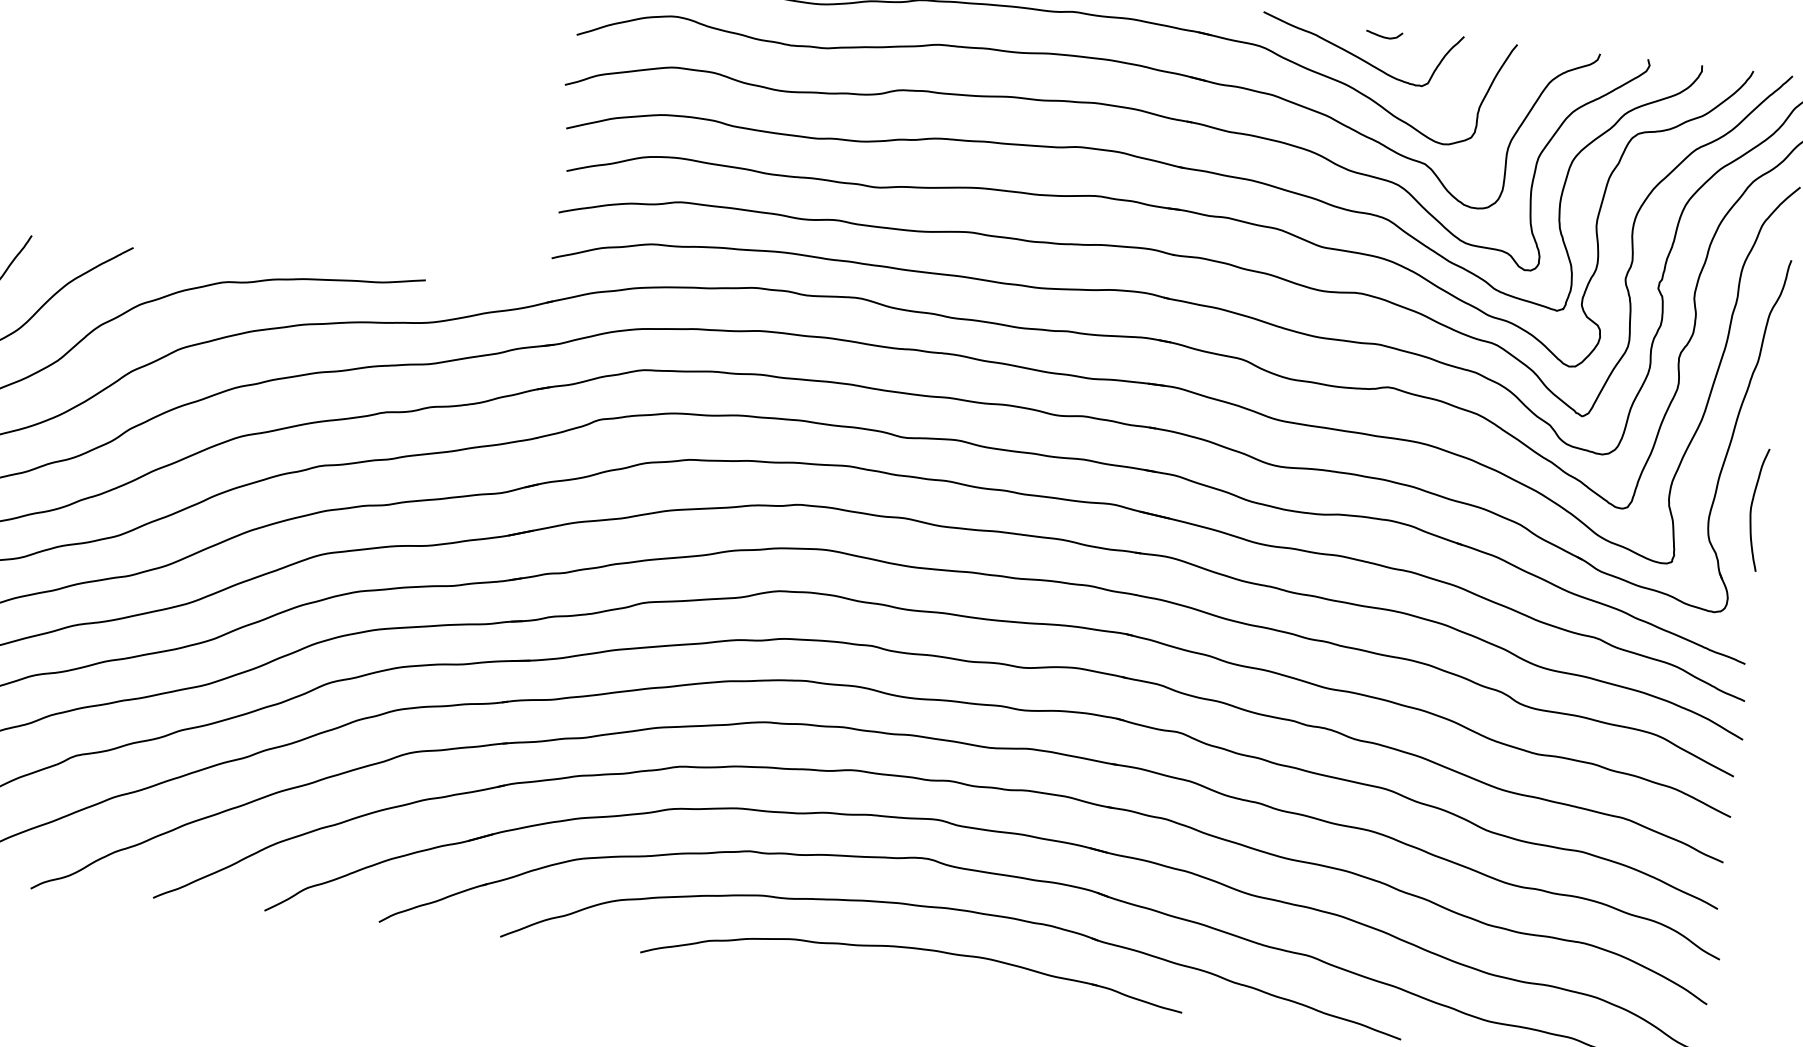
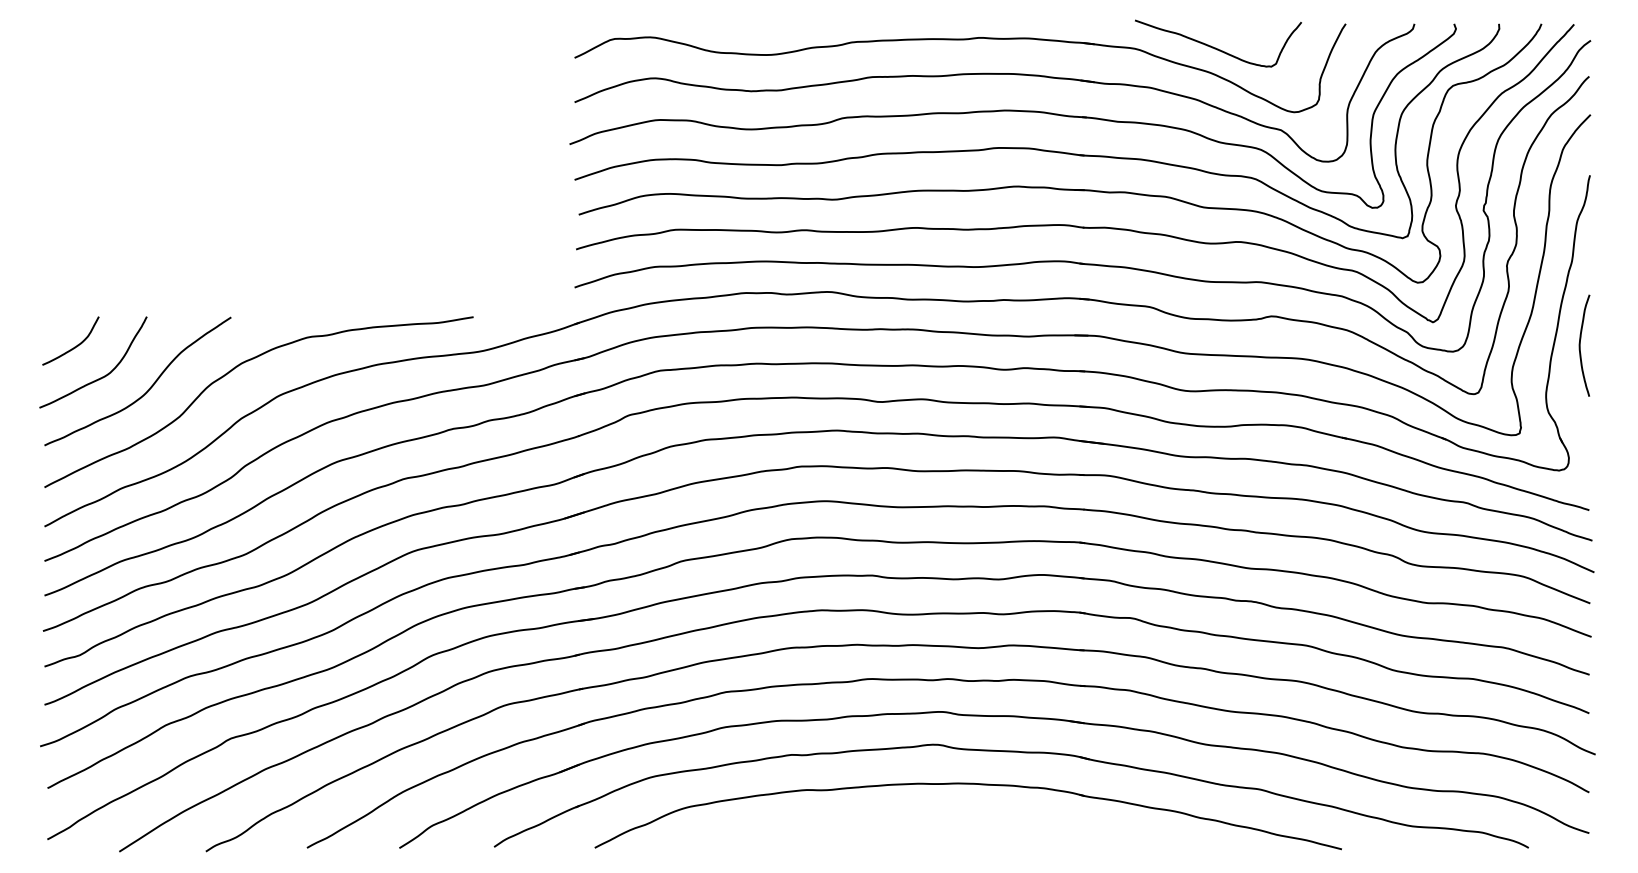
curve: (1383, 36) -> (1235, 29), removed
curve: (1751, 508) -> (1580, 345), moved
part: (914, 949) -> (935, 820), removed

